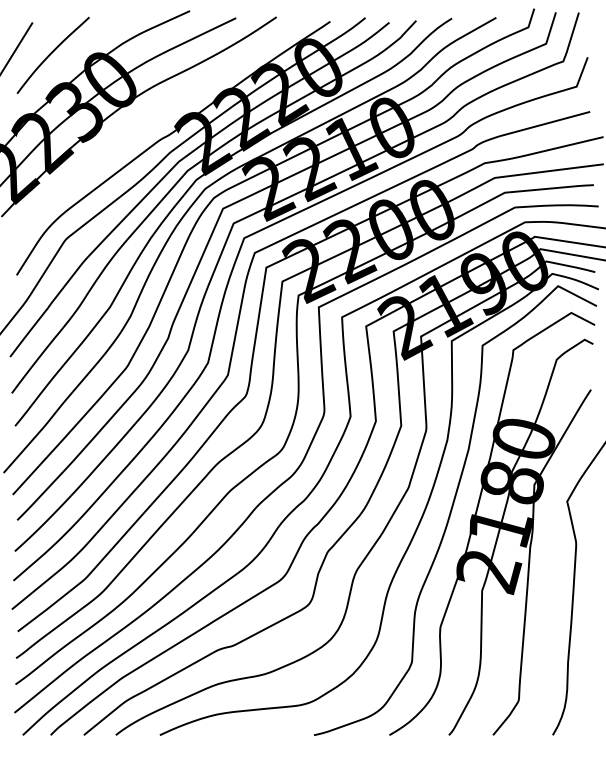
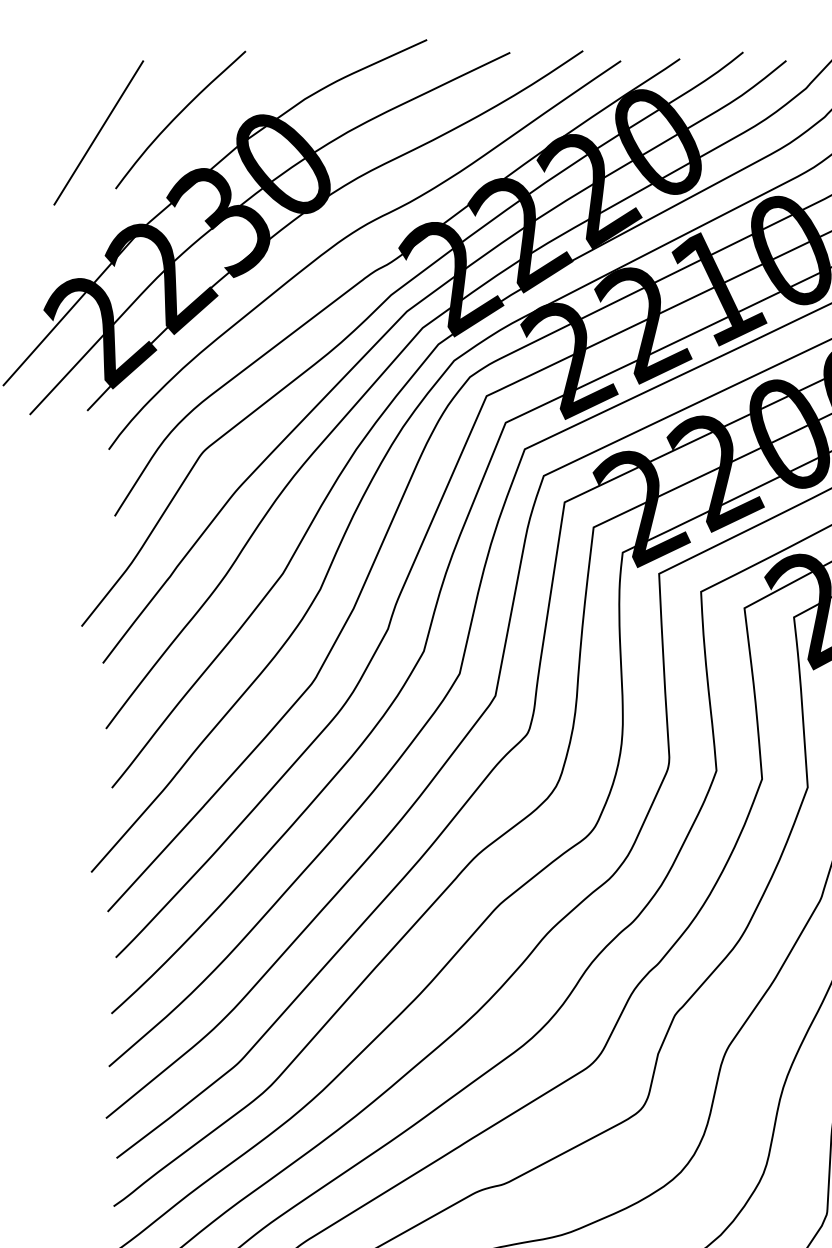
curve: (147, 120) -> (350, 237), added

